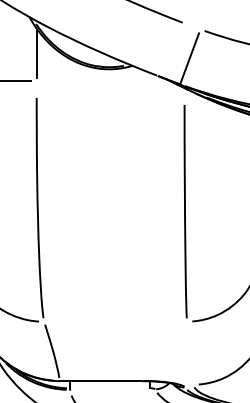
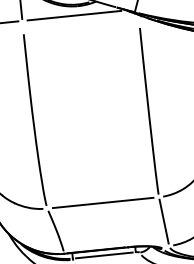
line: (103, 80) -> (74, 15), added
line: (115, 321) -> (103, 202), added
line: (190, 352) -> (164, 221), added
line: (110, 388) -> (104, 255), added

